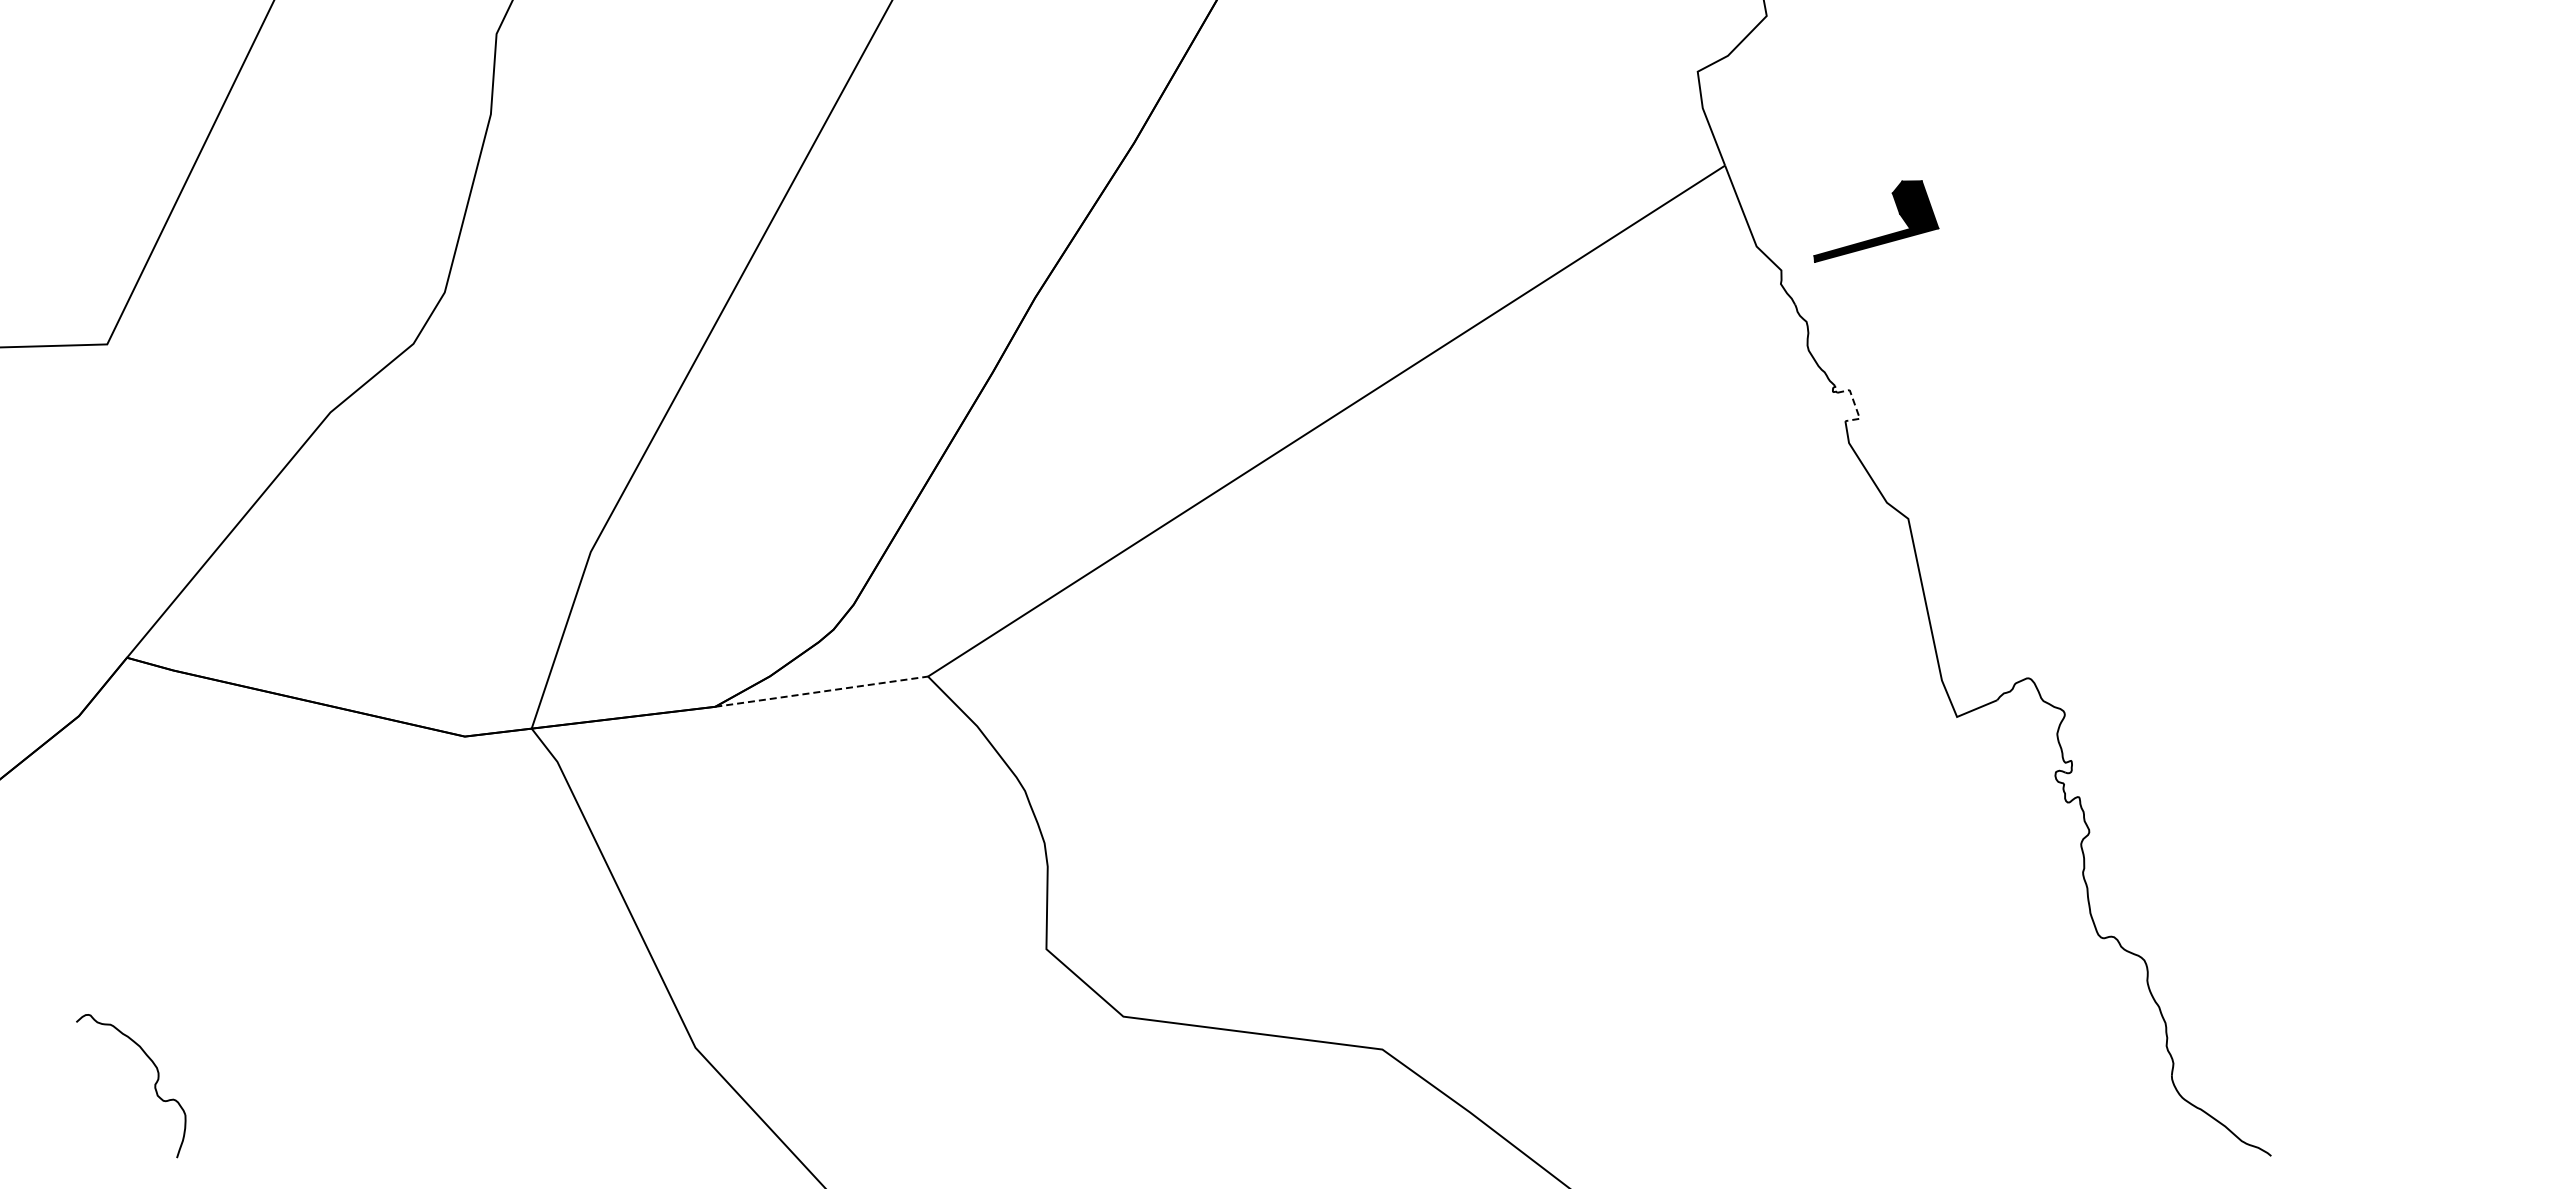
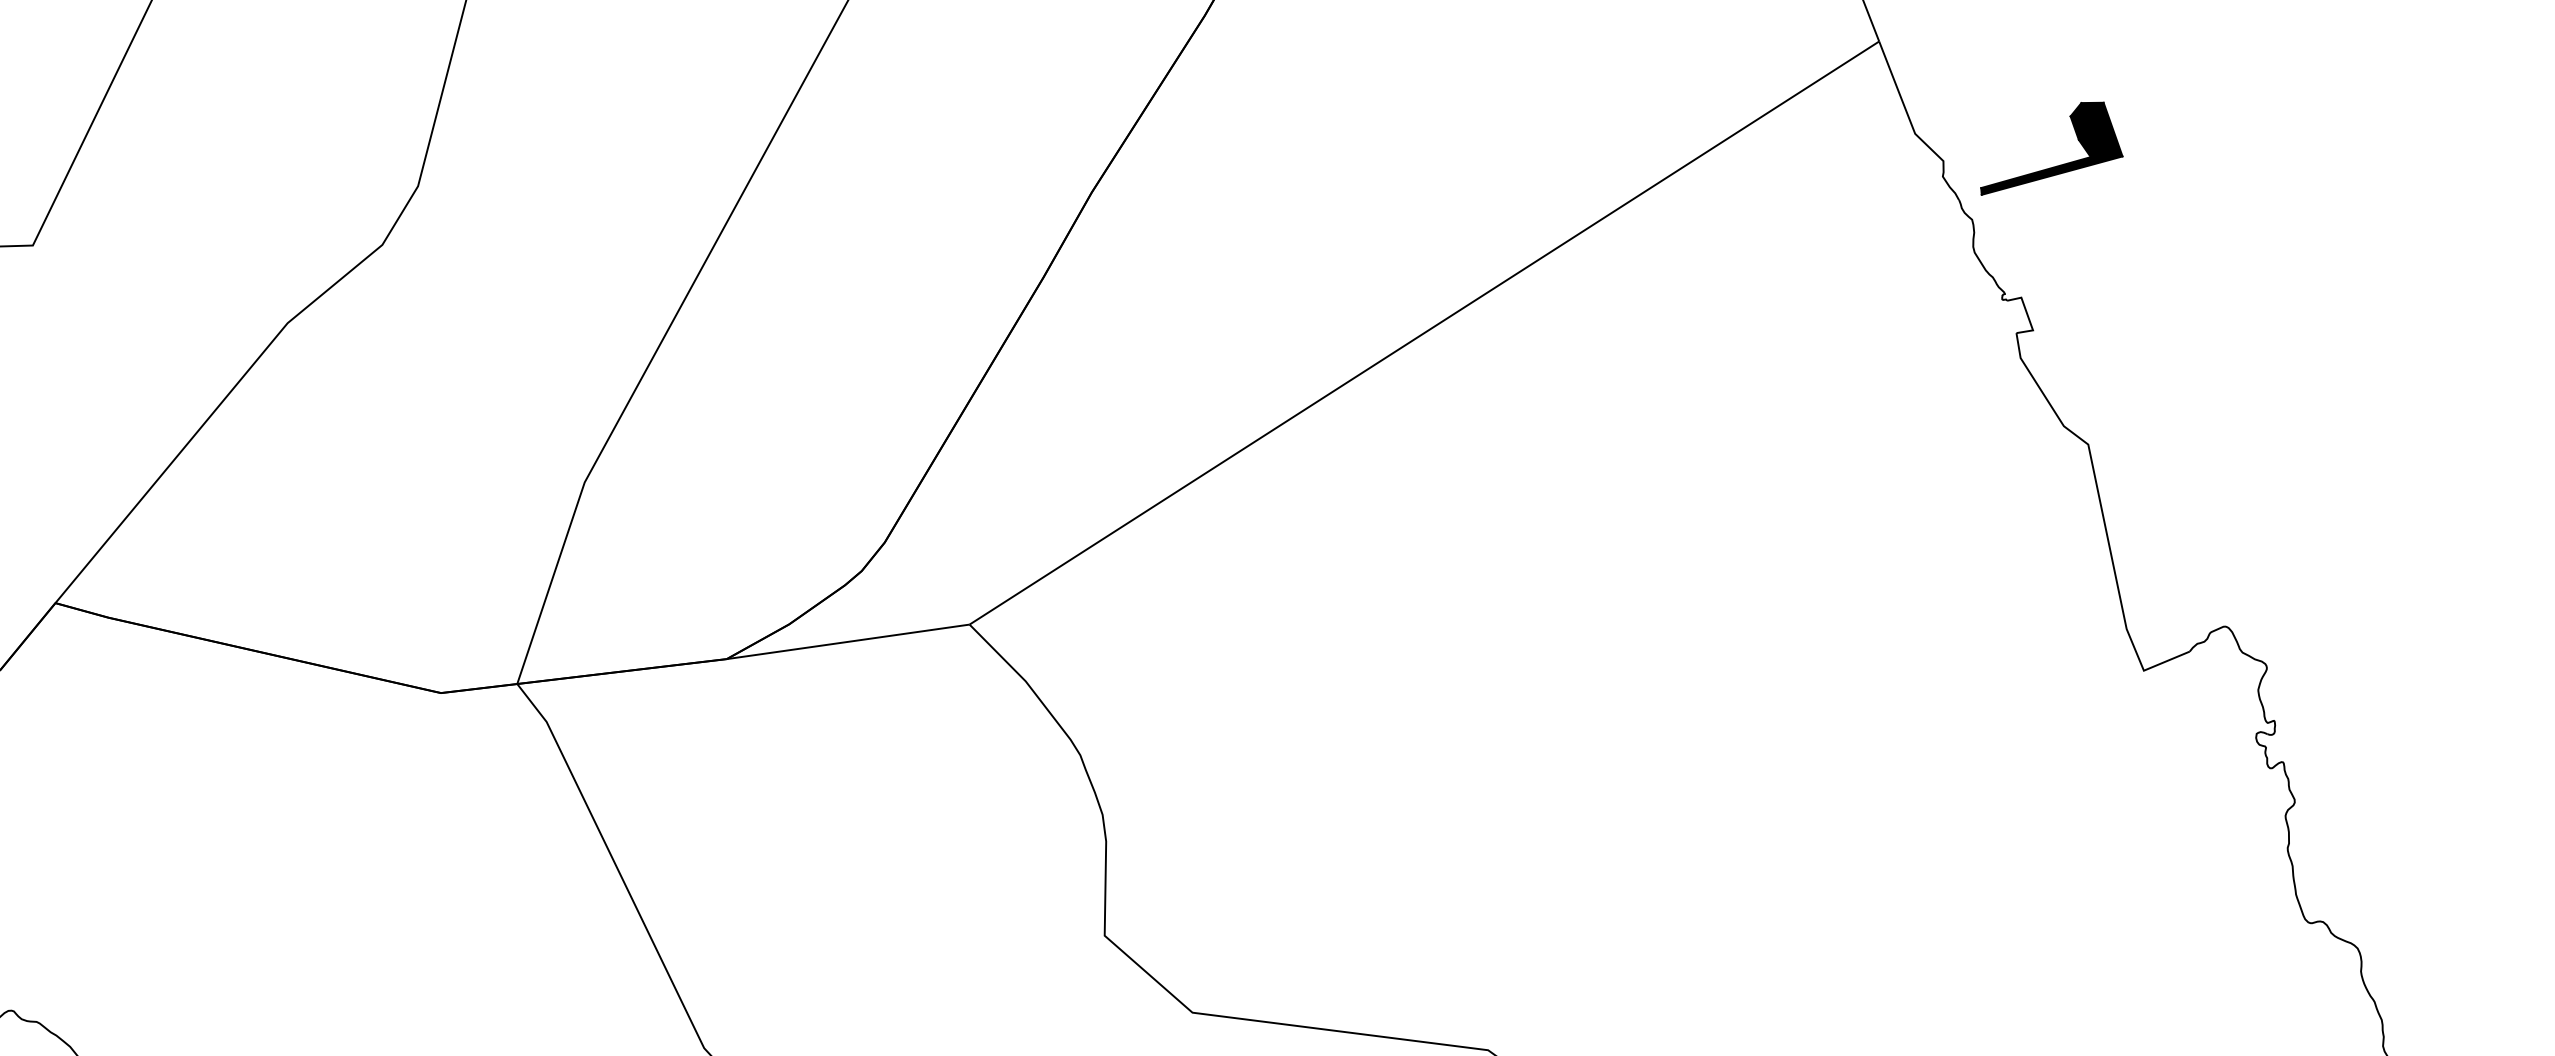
part: (1882, 235) -> (2058, 164), moved
line: (1855, 405) -> (2027, 315), dashed -> solid
line: (822, 691) -> (849, 641), dashed -> solid

